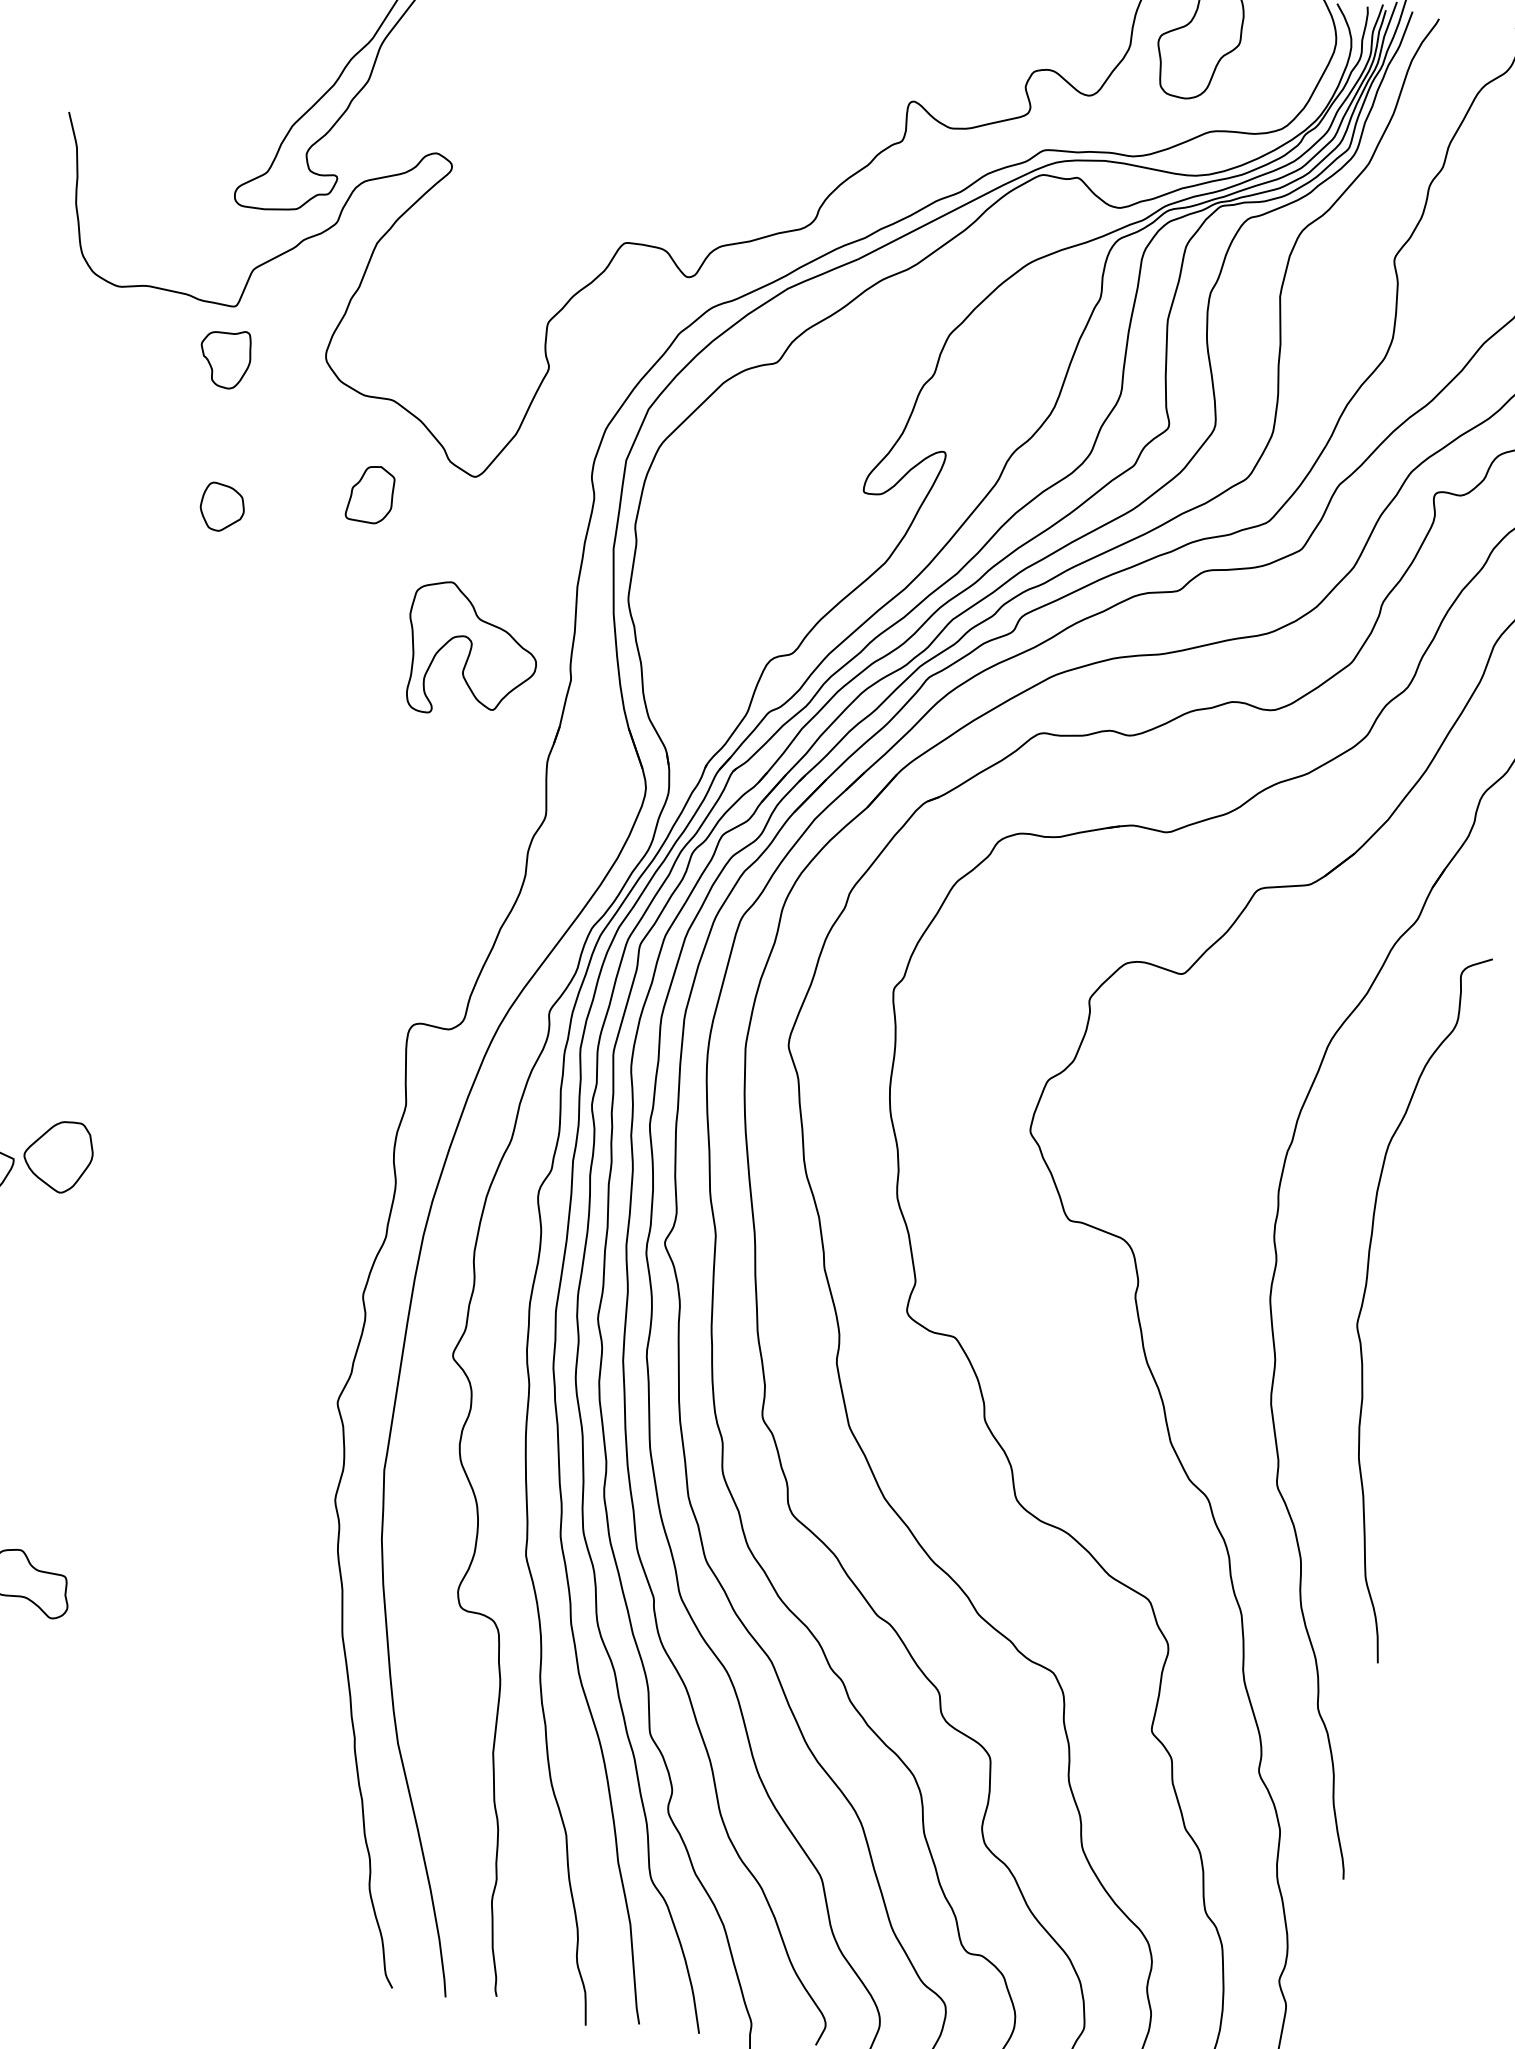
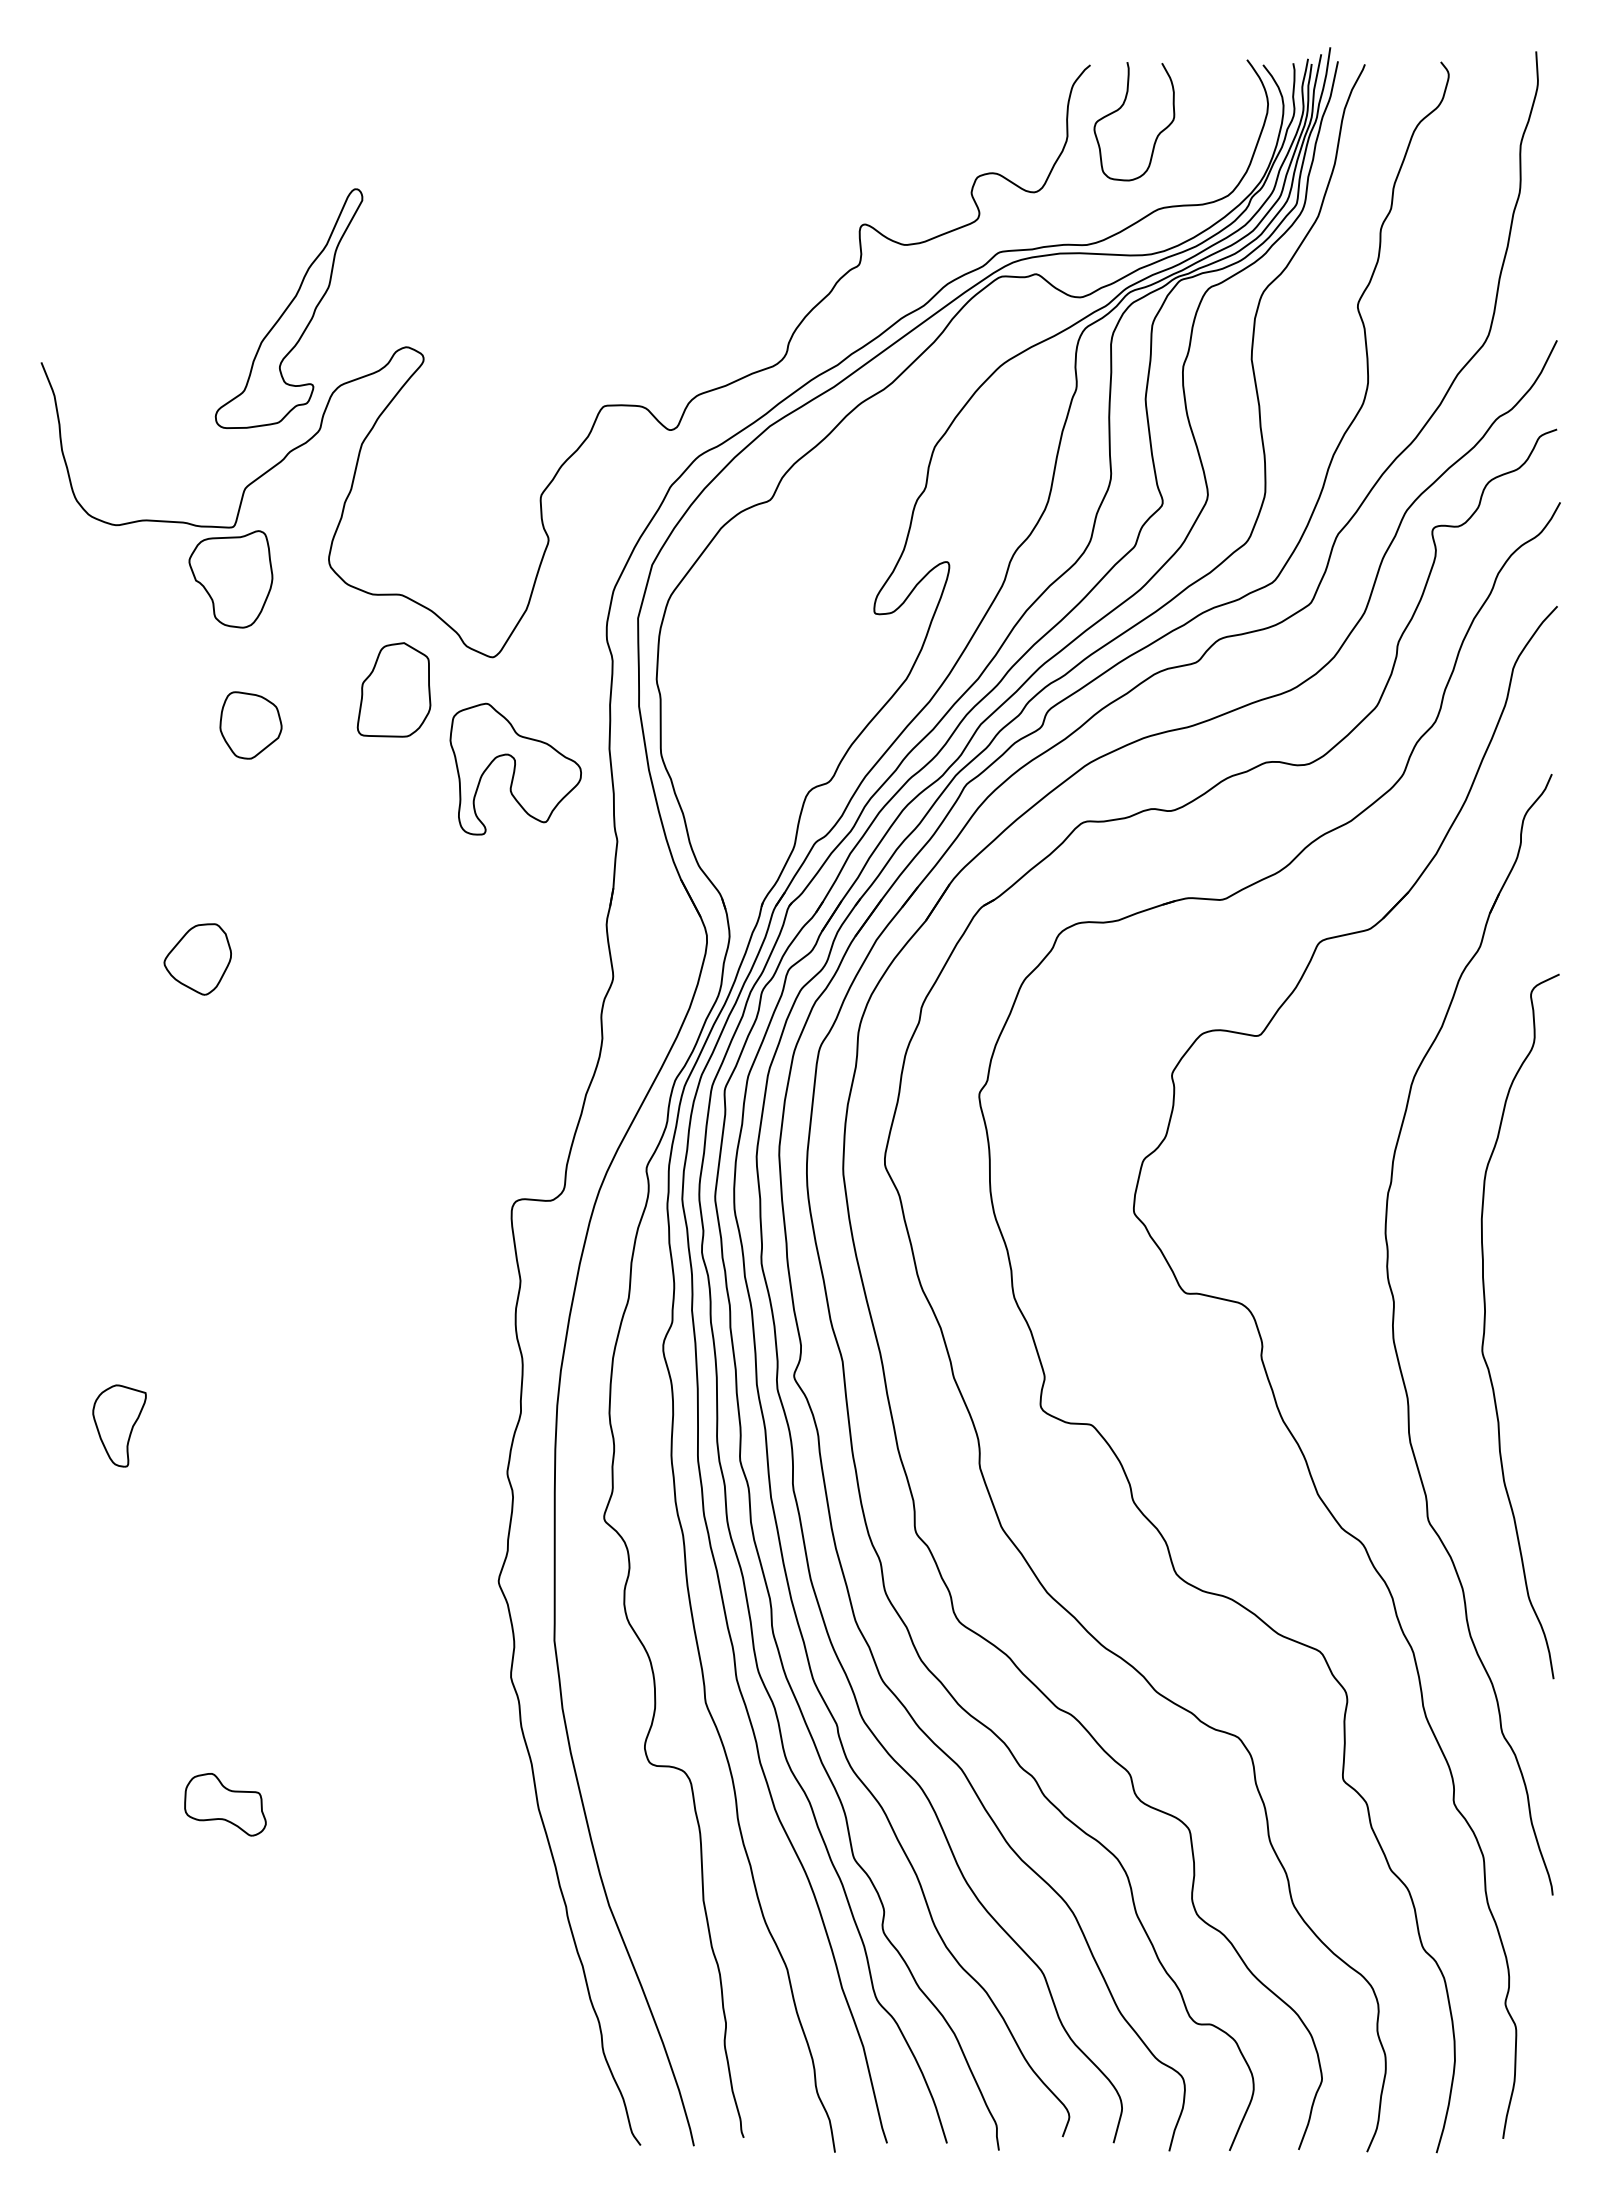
part: (224, 358) -> (230, 579), size x1.67
part: (370, 493) -> (393, 689), size x1.67
part: (221, 507) -> (250, 725), size x1.43
part: (471, 651) -> (515, 768), moved
part: (58, 1156) -> (197, 959), moved

